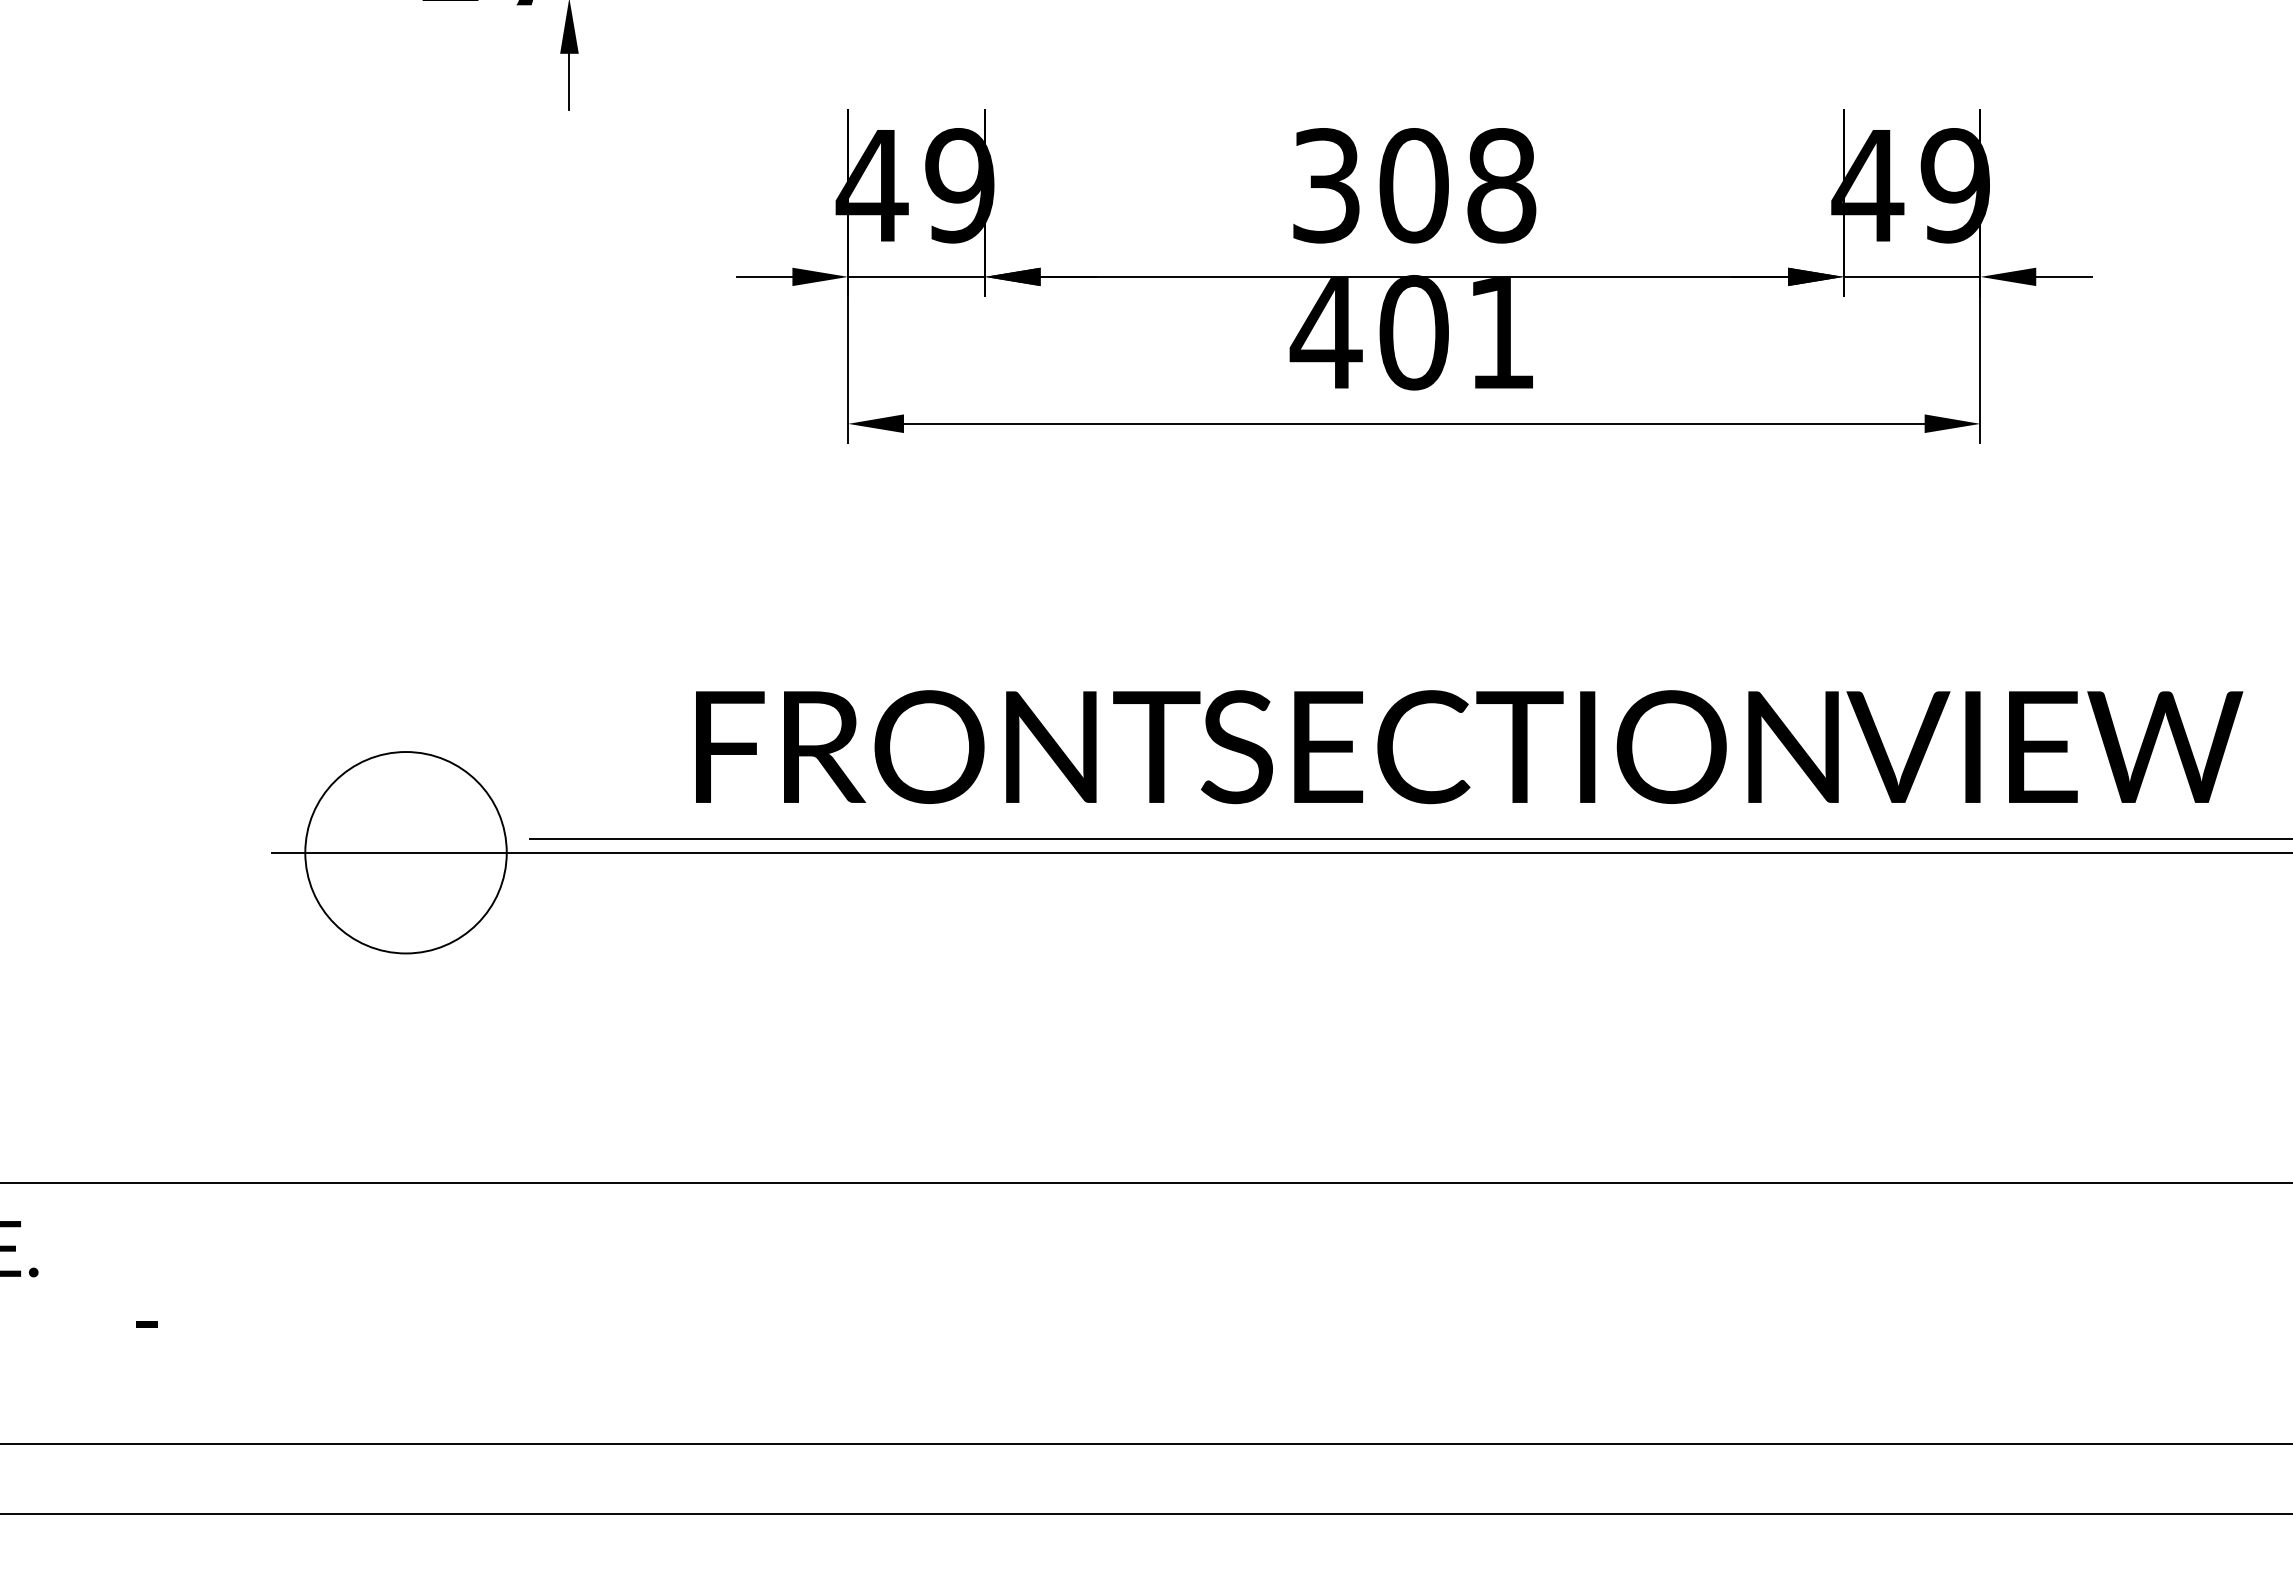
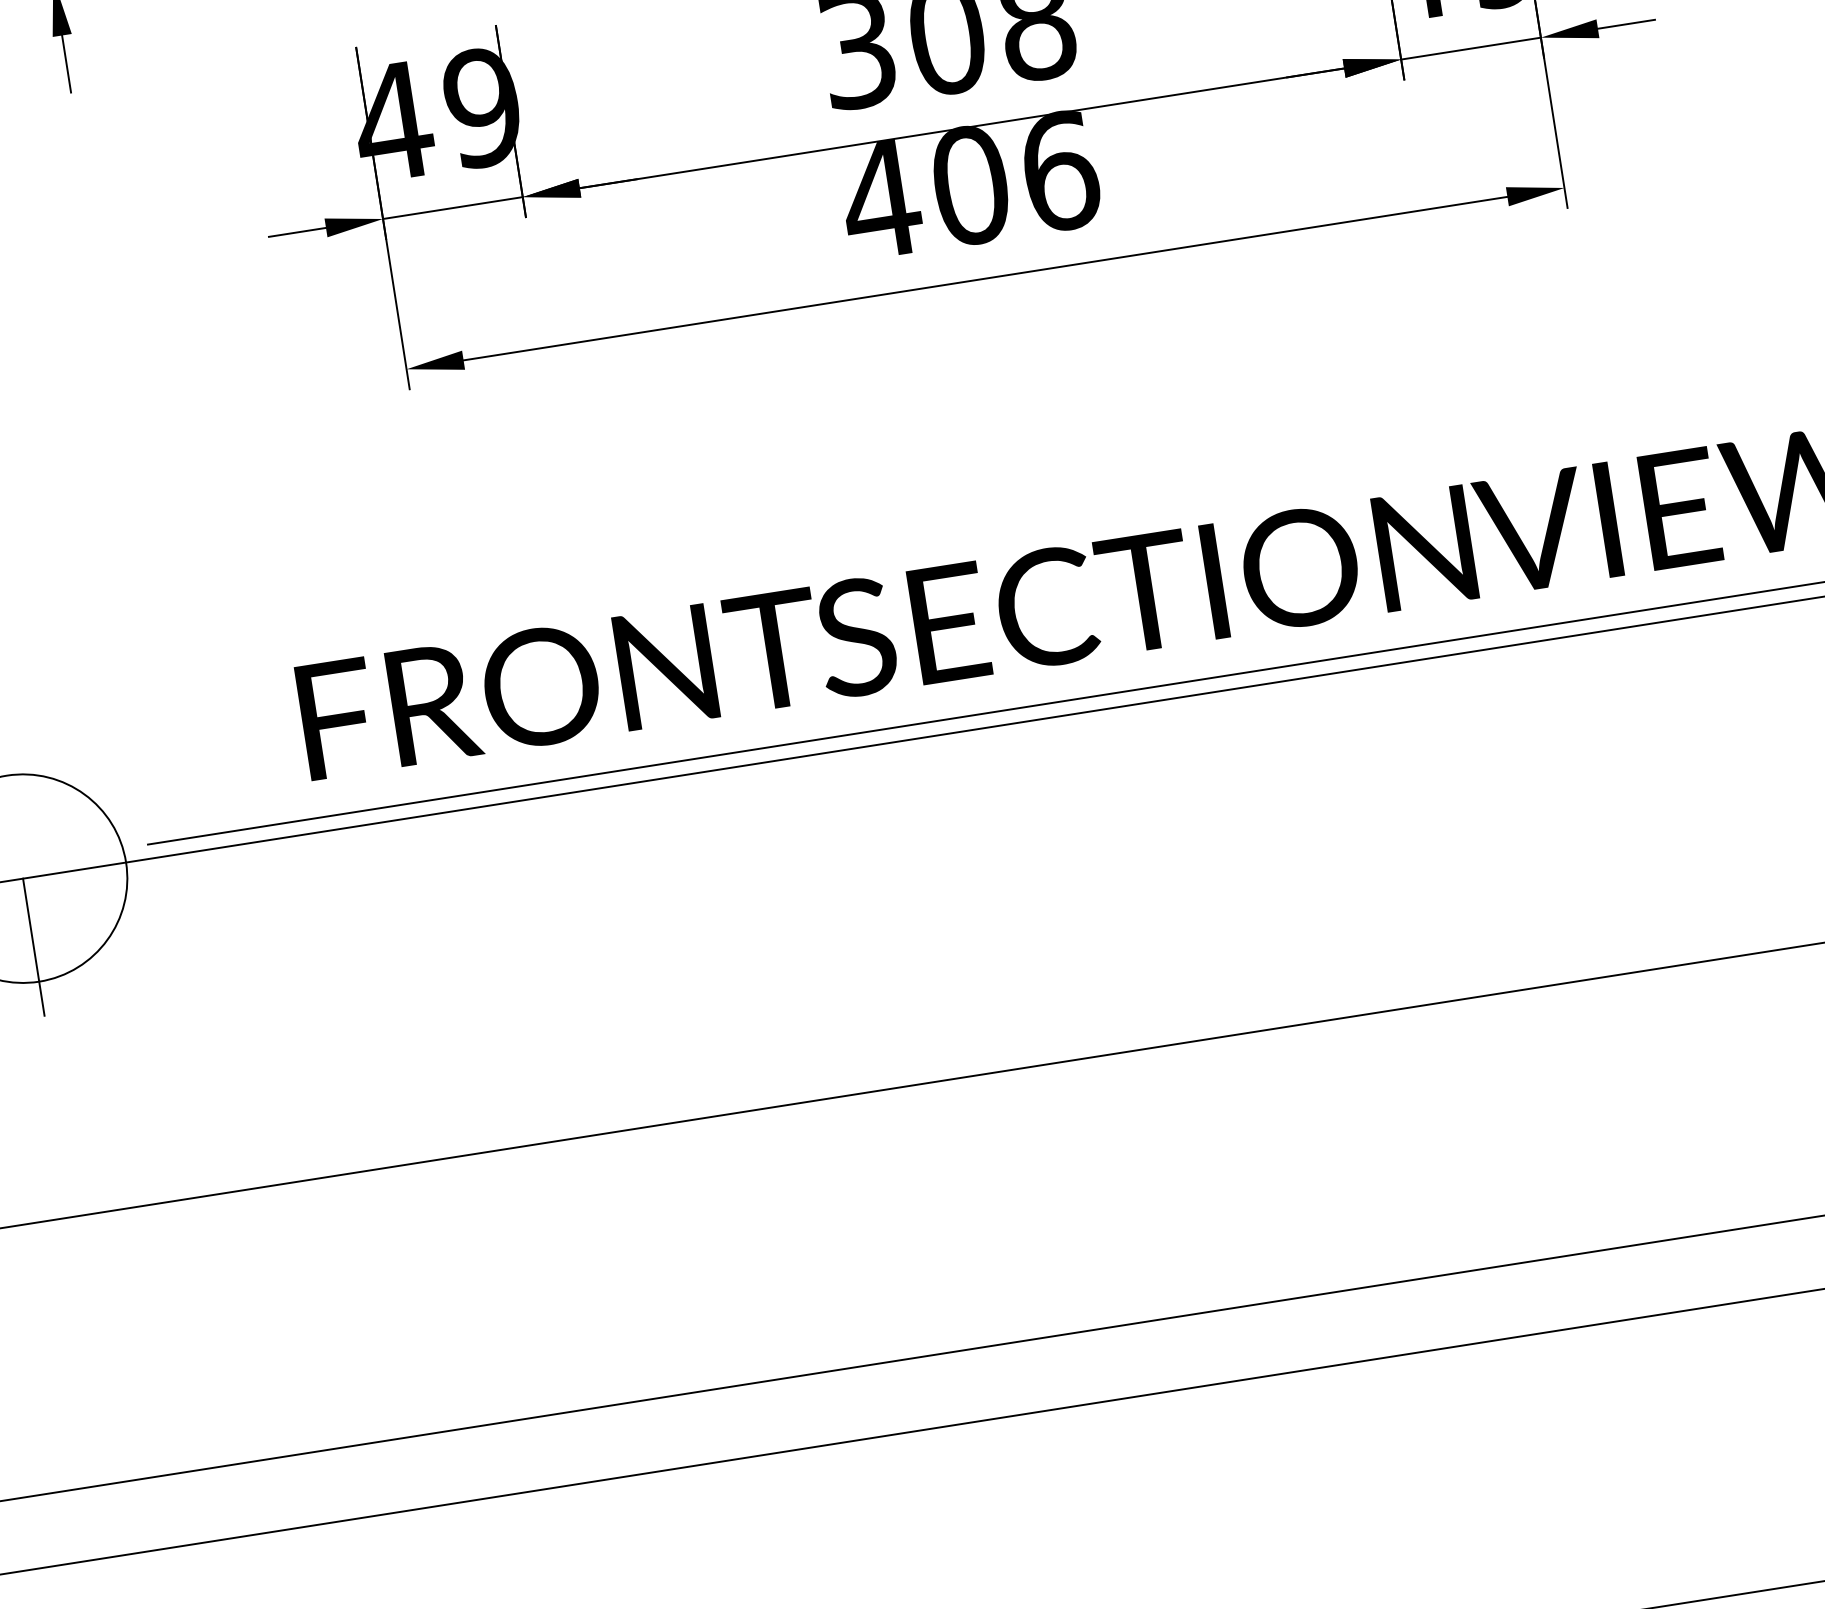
text: (1501, 332) -> (1060, 171), 401 -> 406
line: (406, 919) -> (34, 946), added

